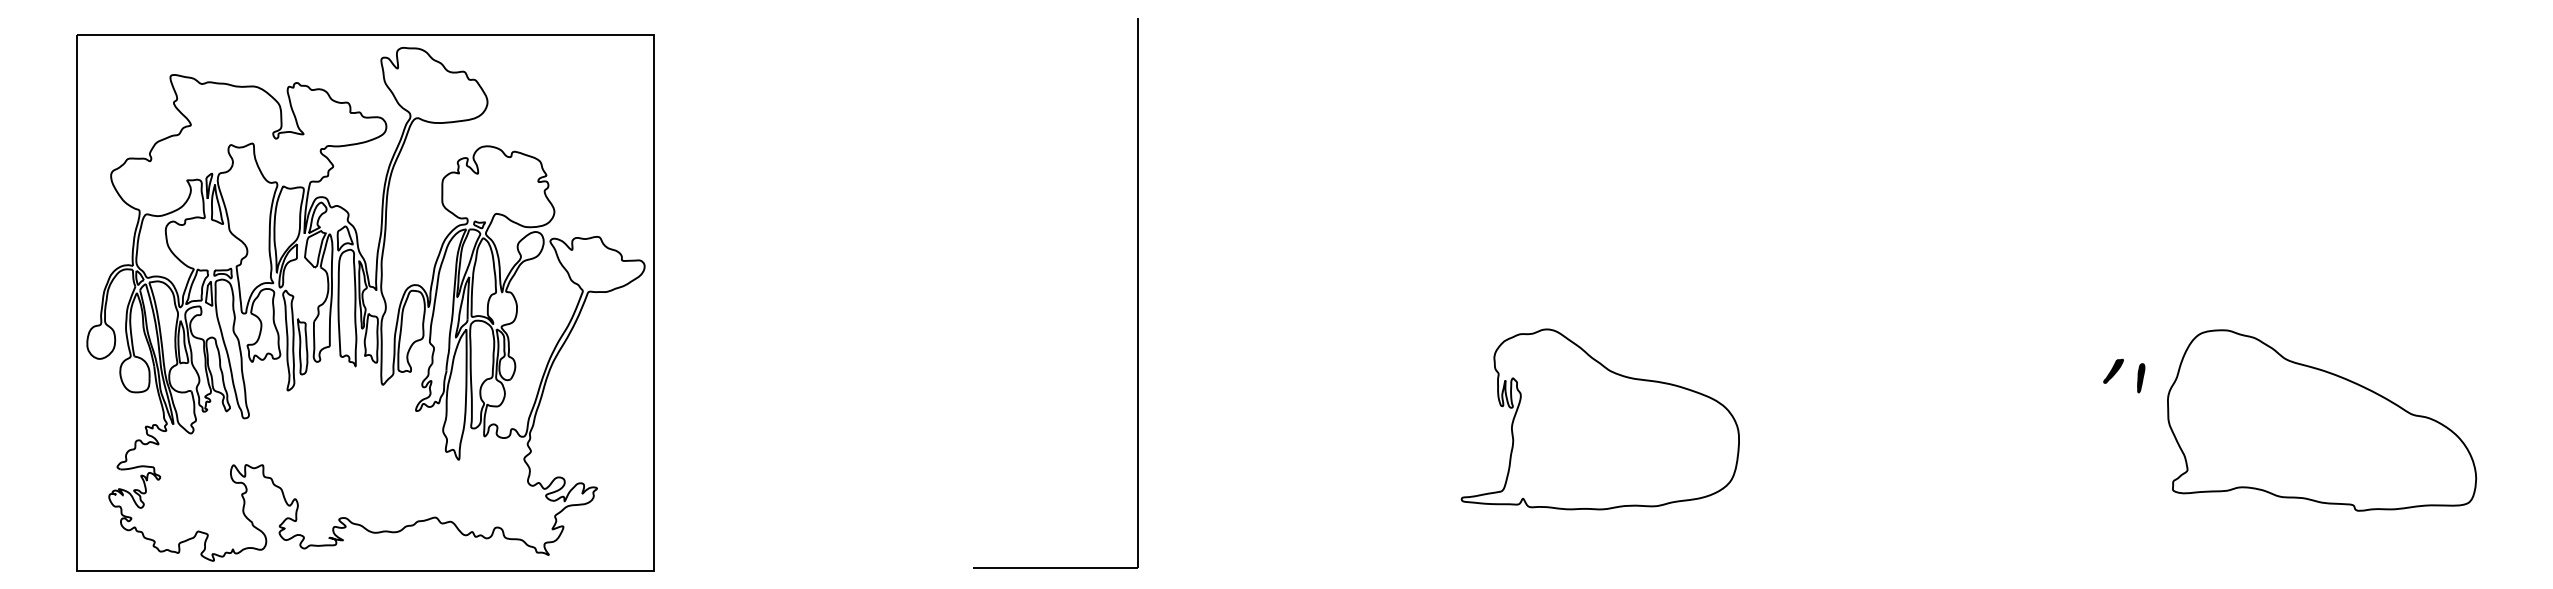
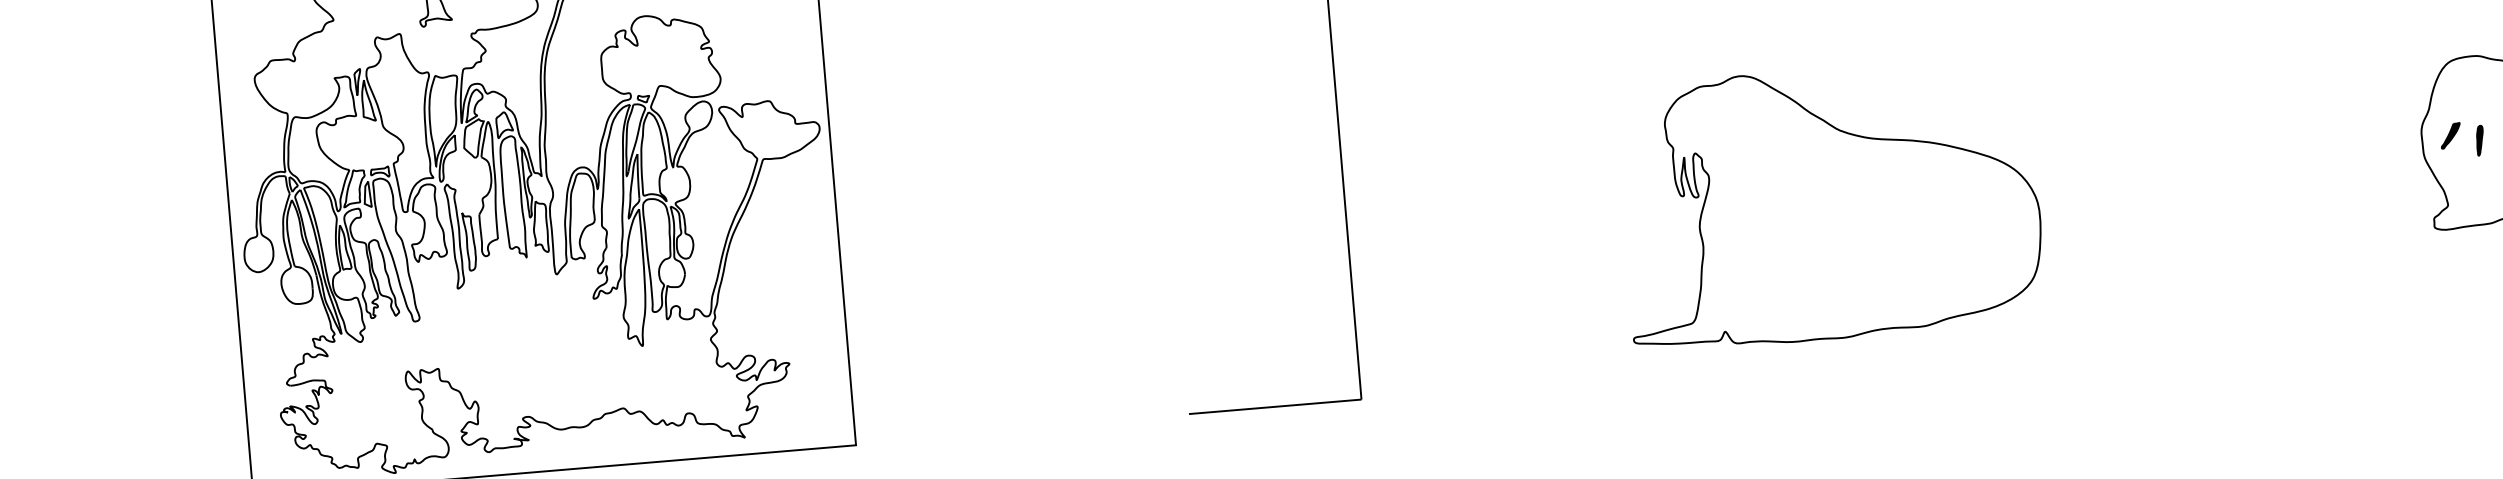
part: (2119, 369) -> (2456, 133), moved
part: (1600, 419) -> (1830, 203), size x1.43

